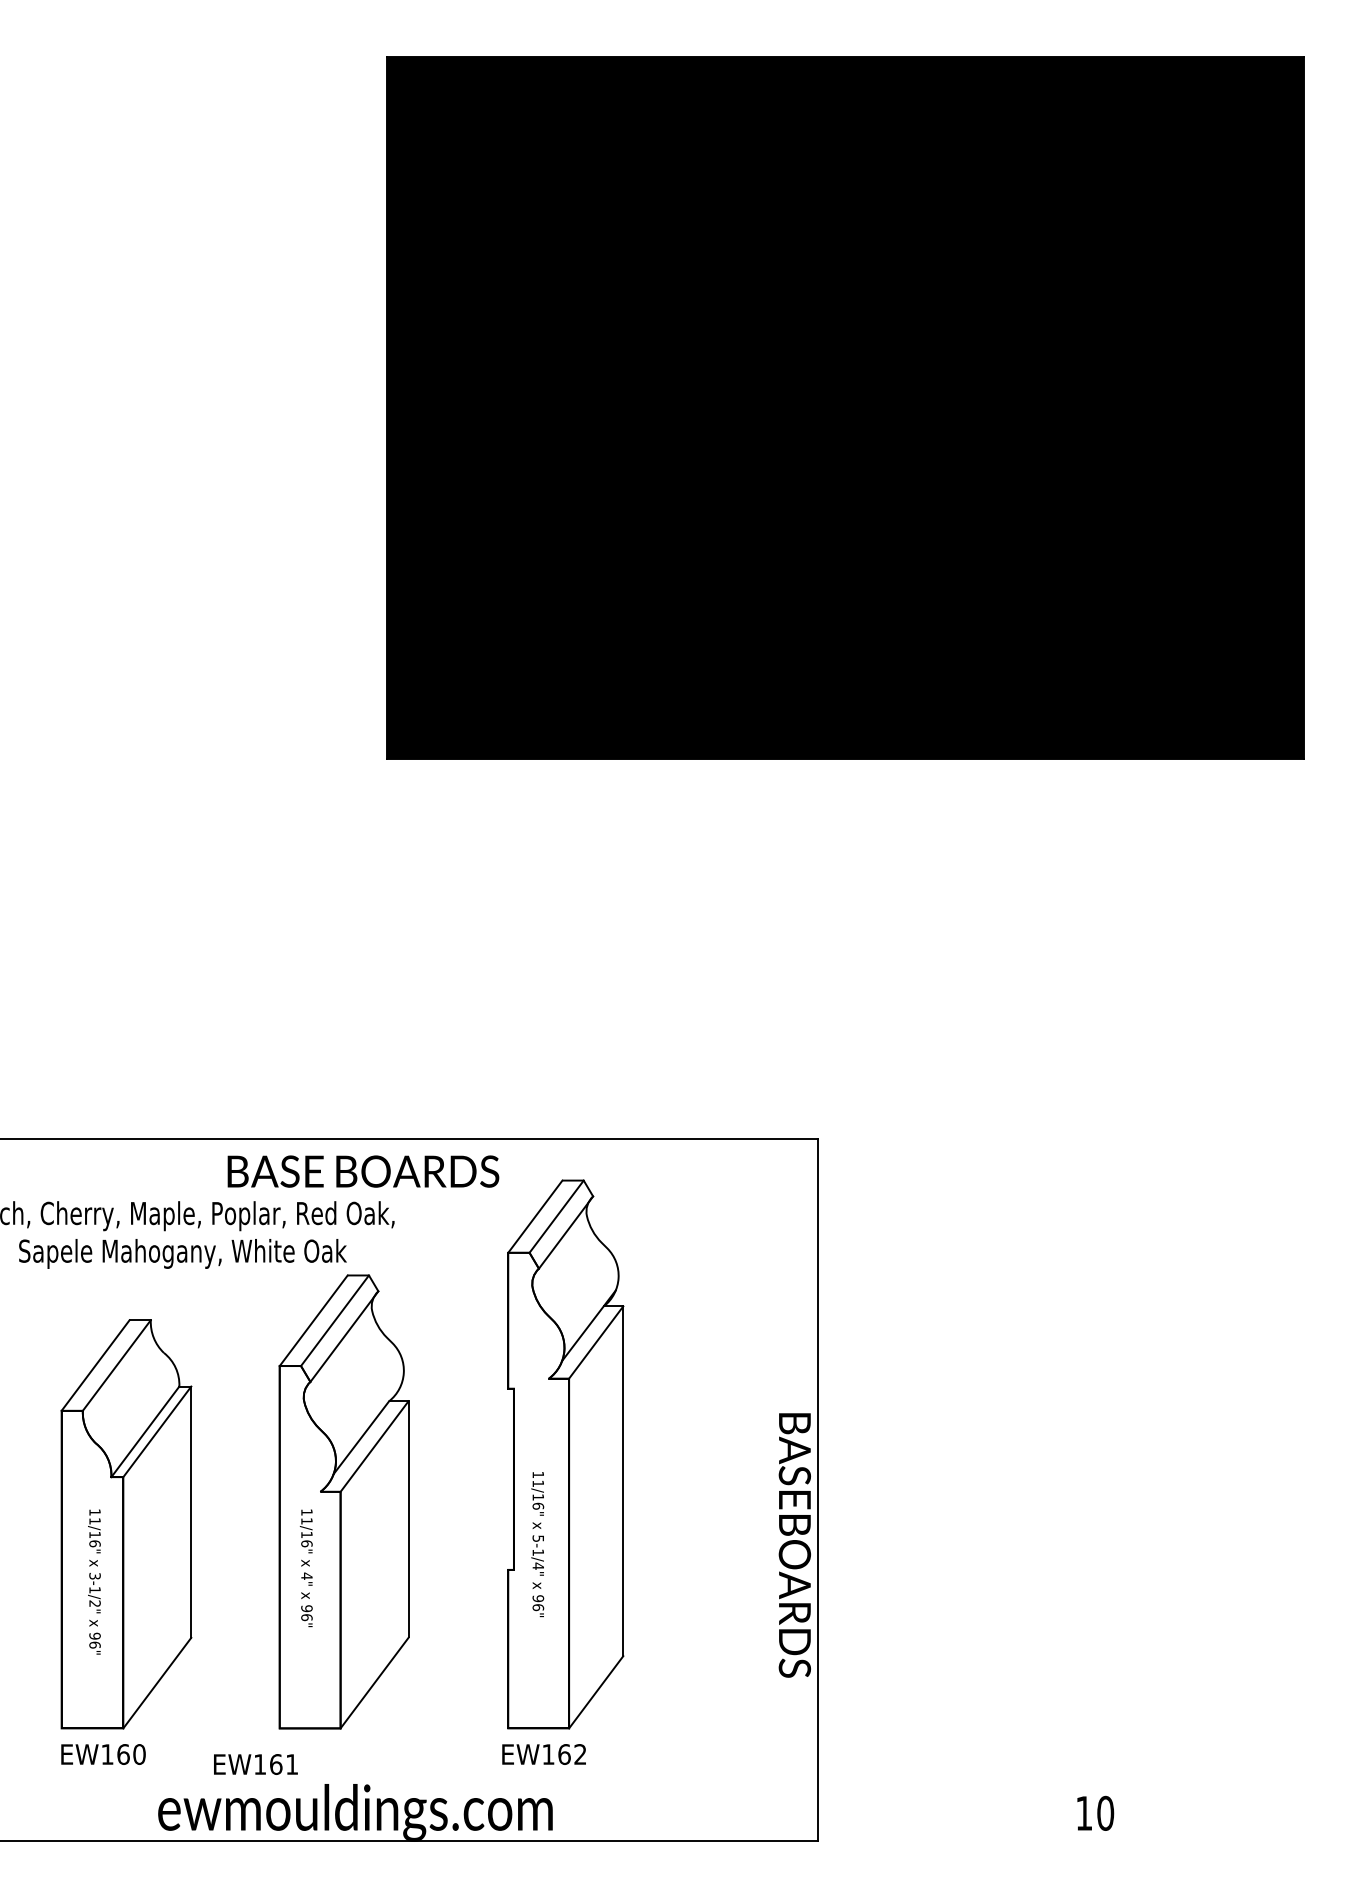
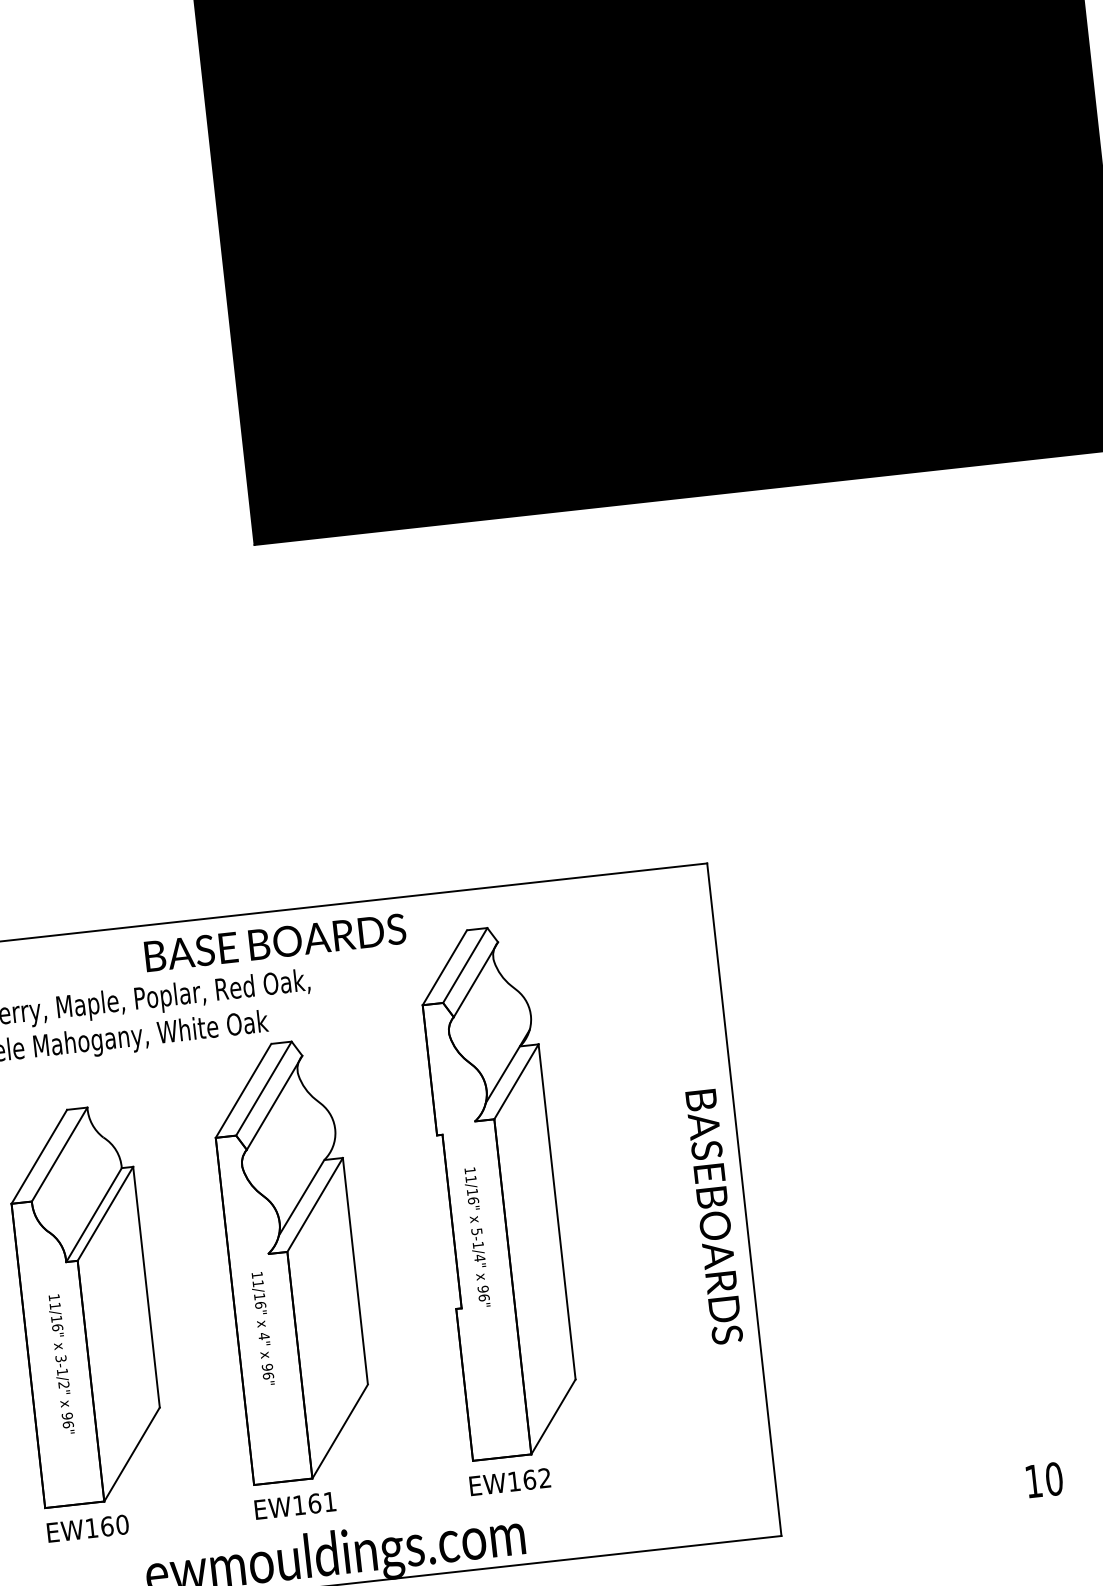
text: (537, 1544) -> (476, 1237), moved
text: (794, 1545) -> (713, 1217), moved
text: (255, 1764) -> (294, 1505), moved

